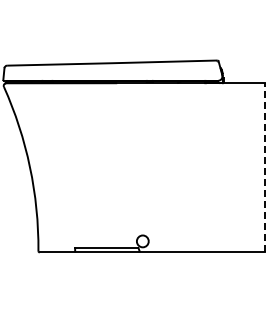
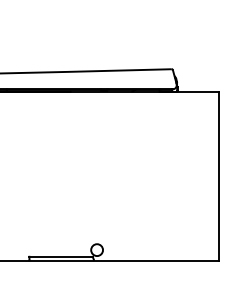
line: (264, 167) -> (218, 176), dashed -> solid

